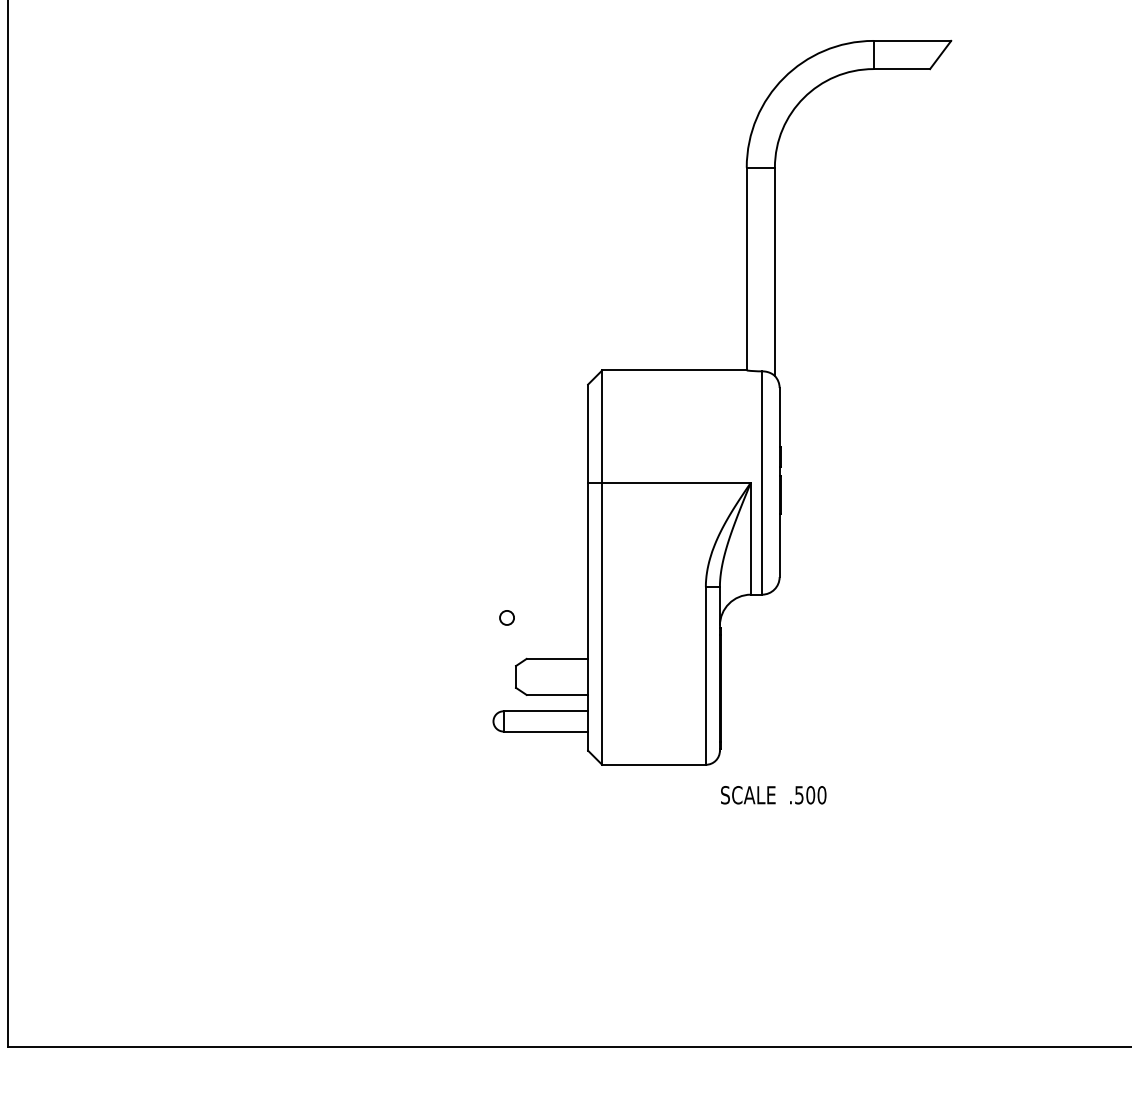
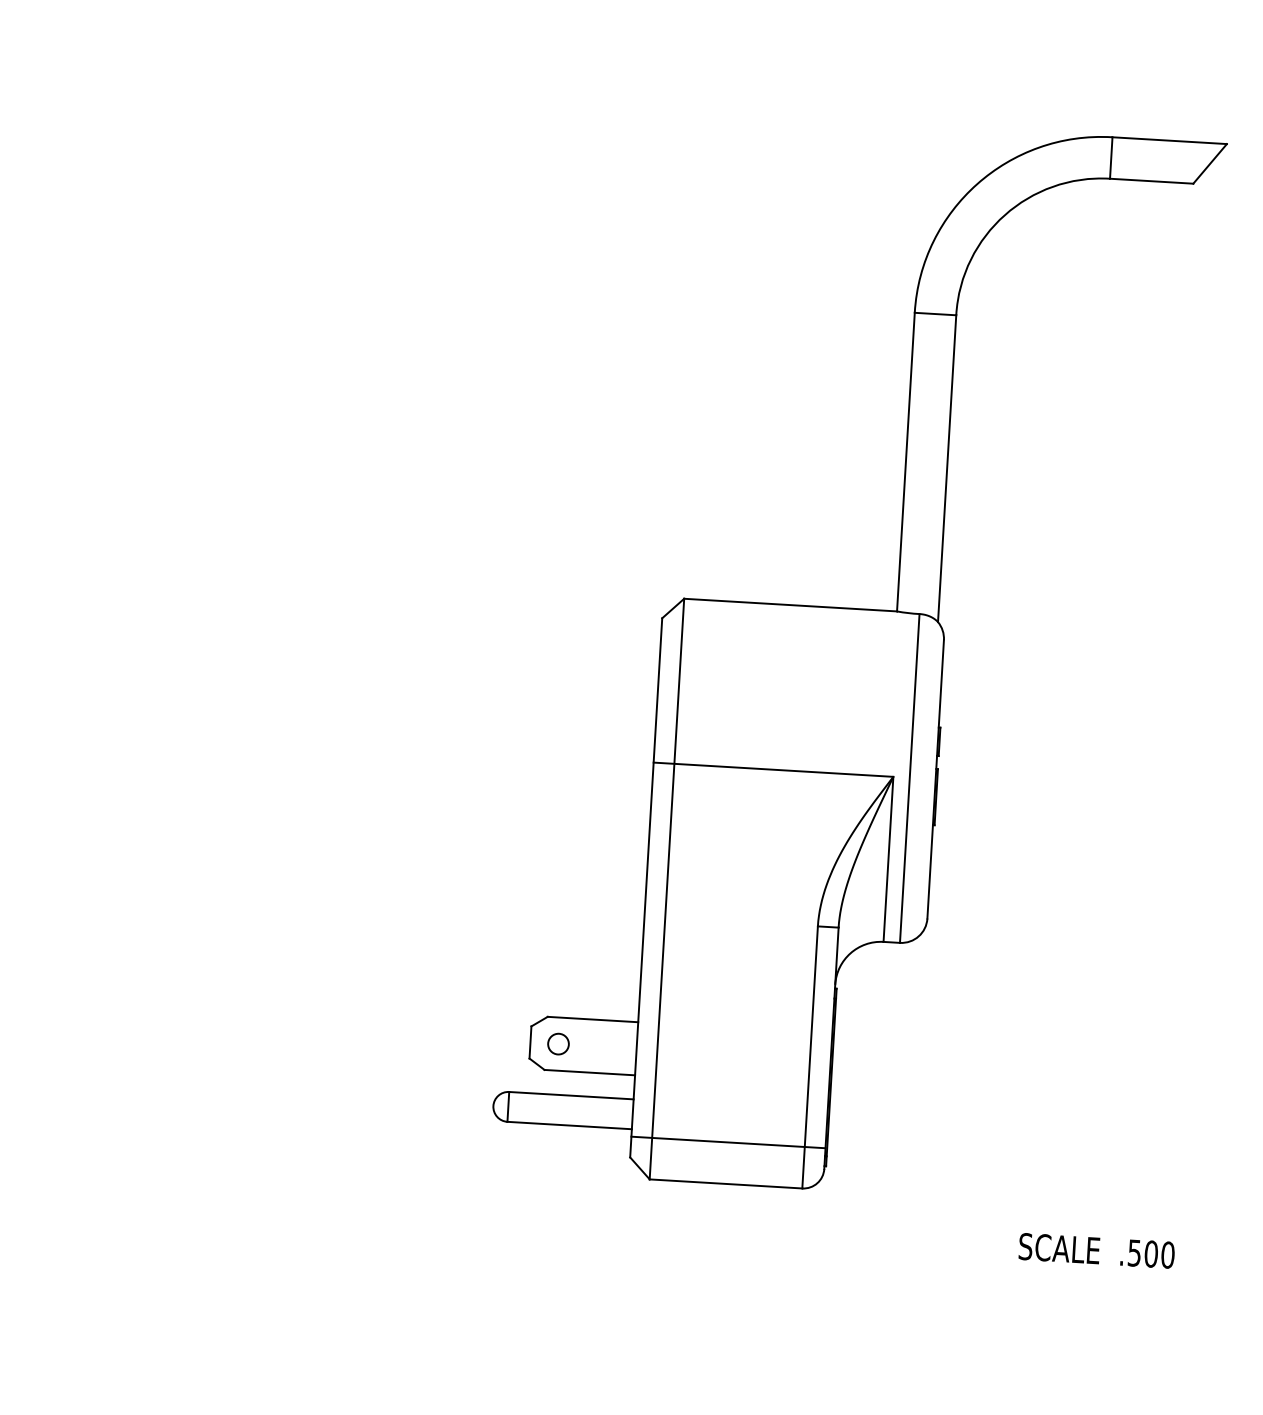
circle: (506, 617) -> (557, 1043), moved
line: (653, 736) -> (727, 1142), added
text: (773, 795) -> (1096, 1251), moved

